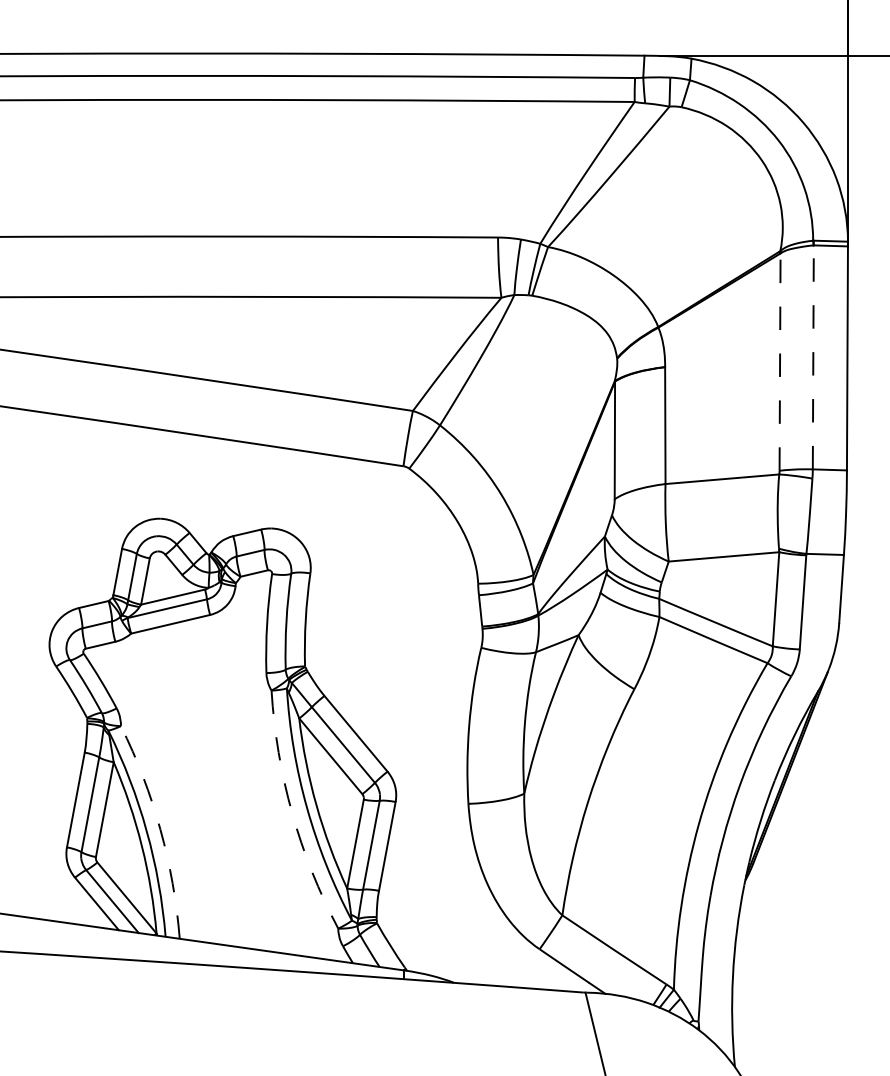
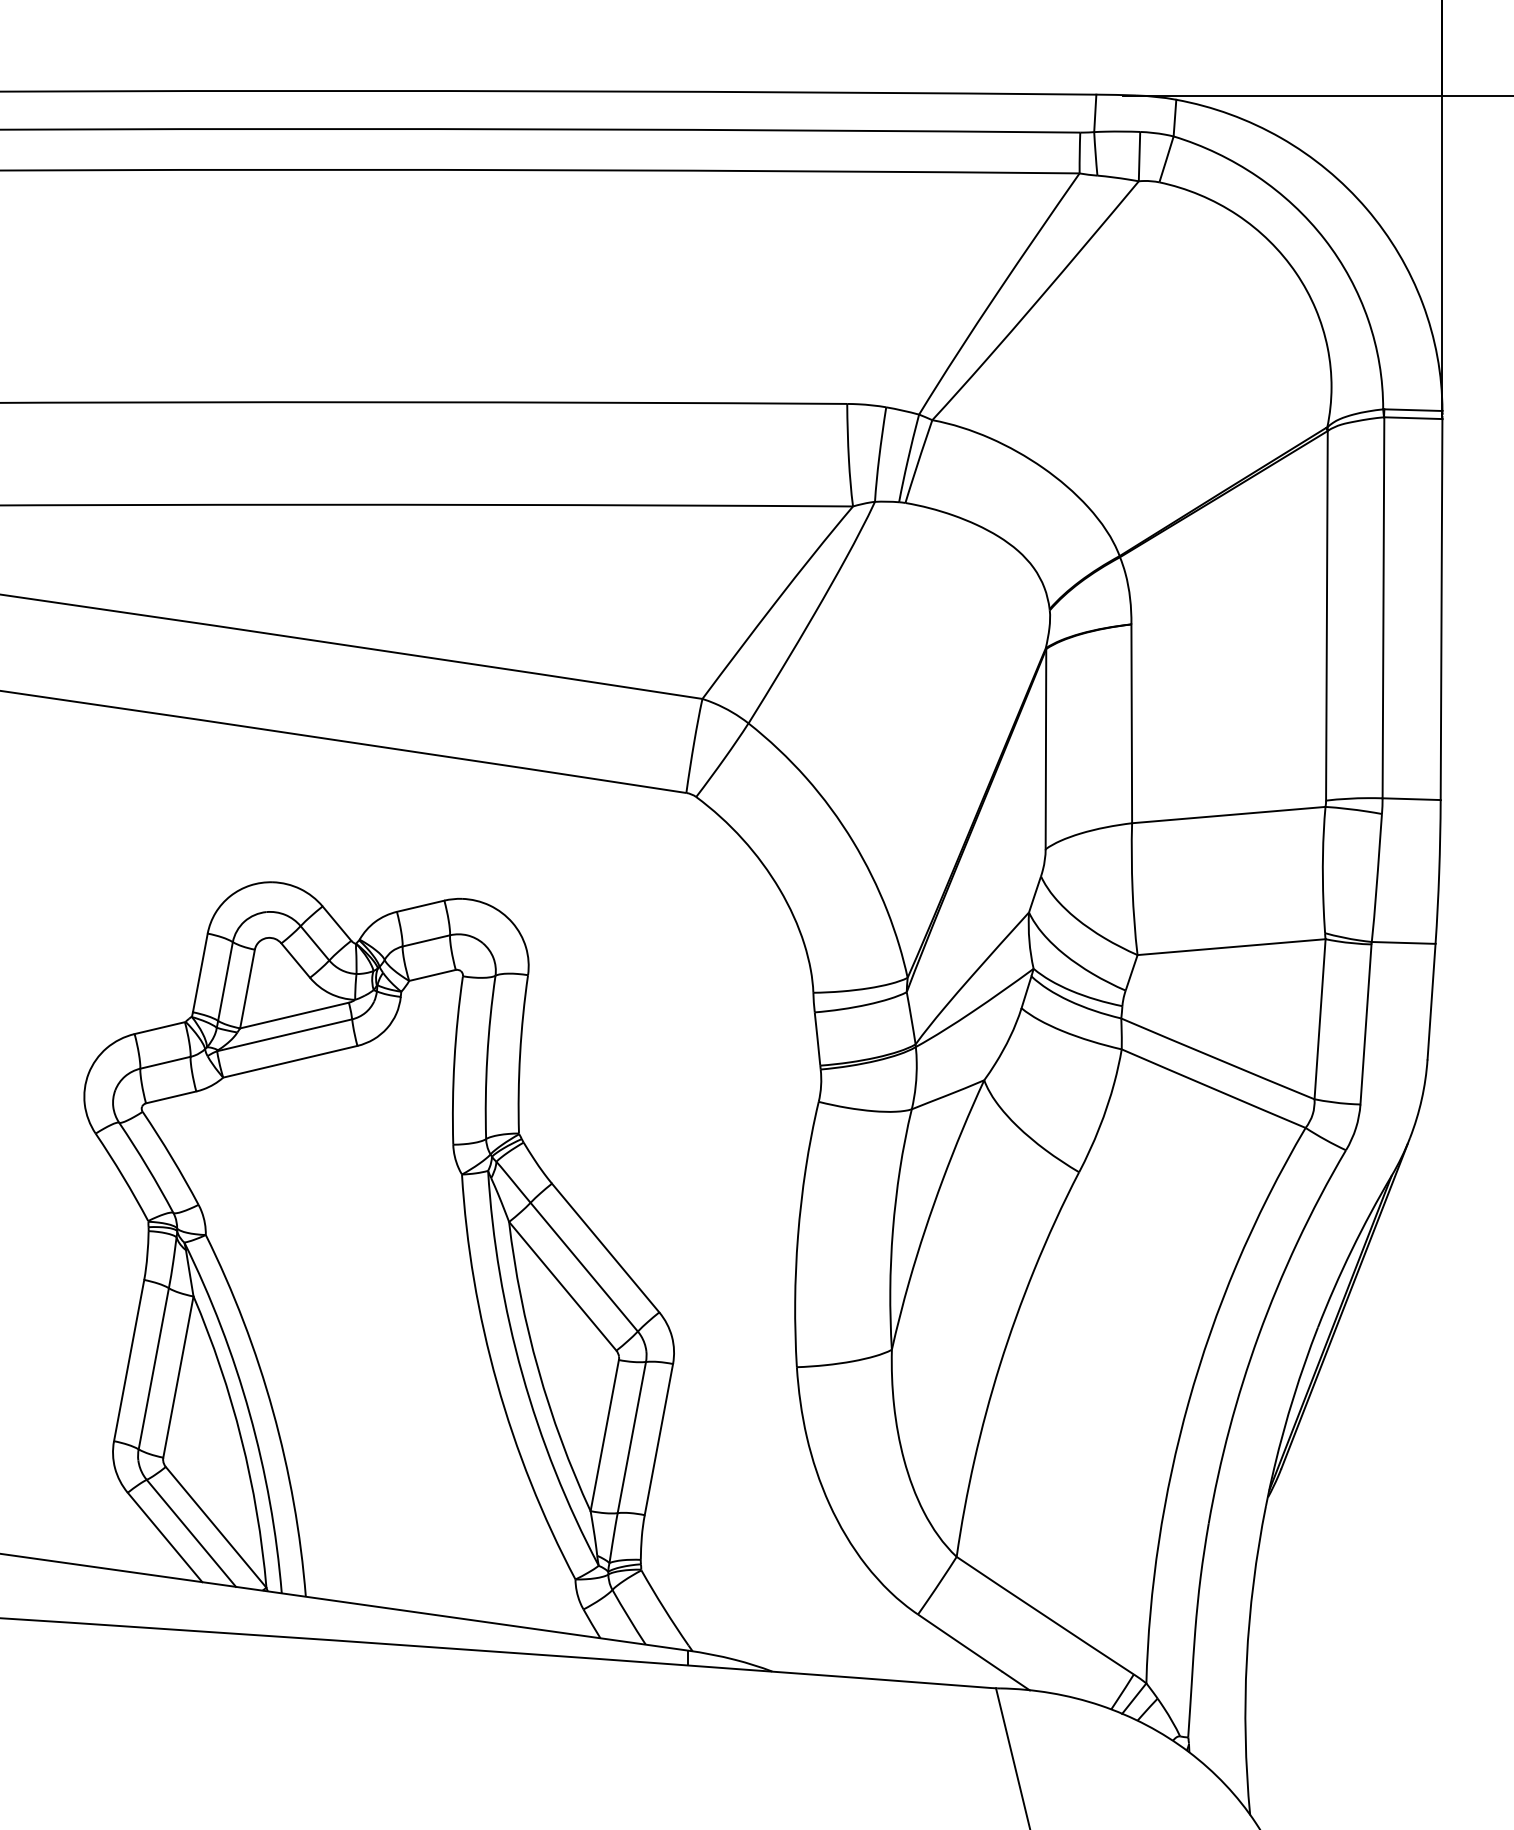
line: (813, 357) -> (1383, 607), dashed -> solid
line: (780, 362) -> (1327, 616), dashed -> solid
arc: (292, 813) -> (497, 1383), dashed -> solid
arc: (160, 829) -> (273, 1410), dashed -> solid

